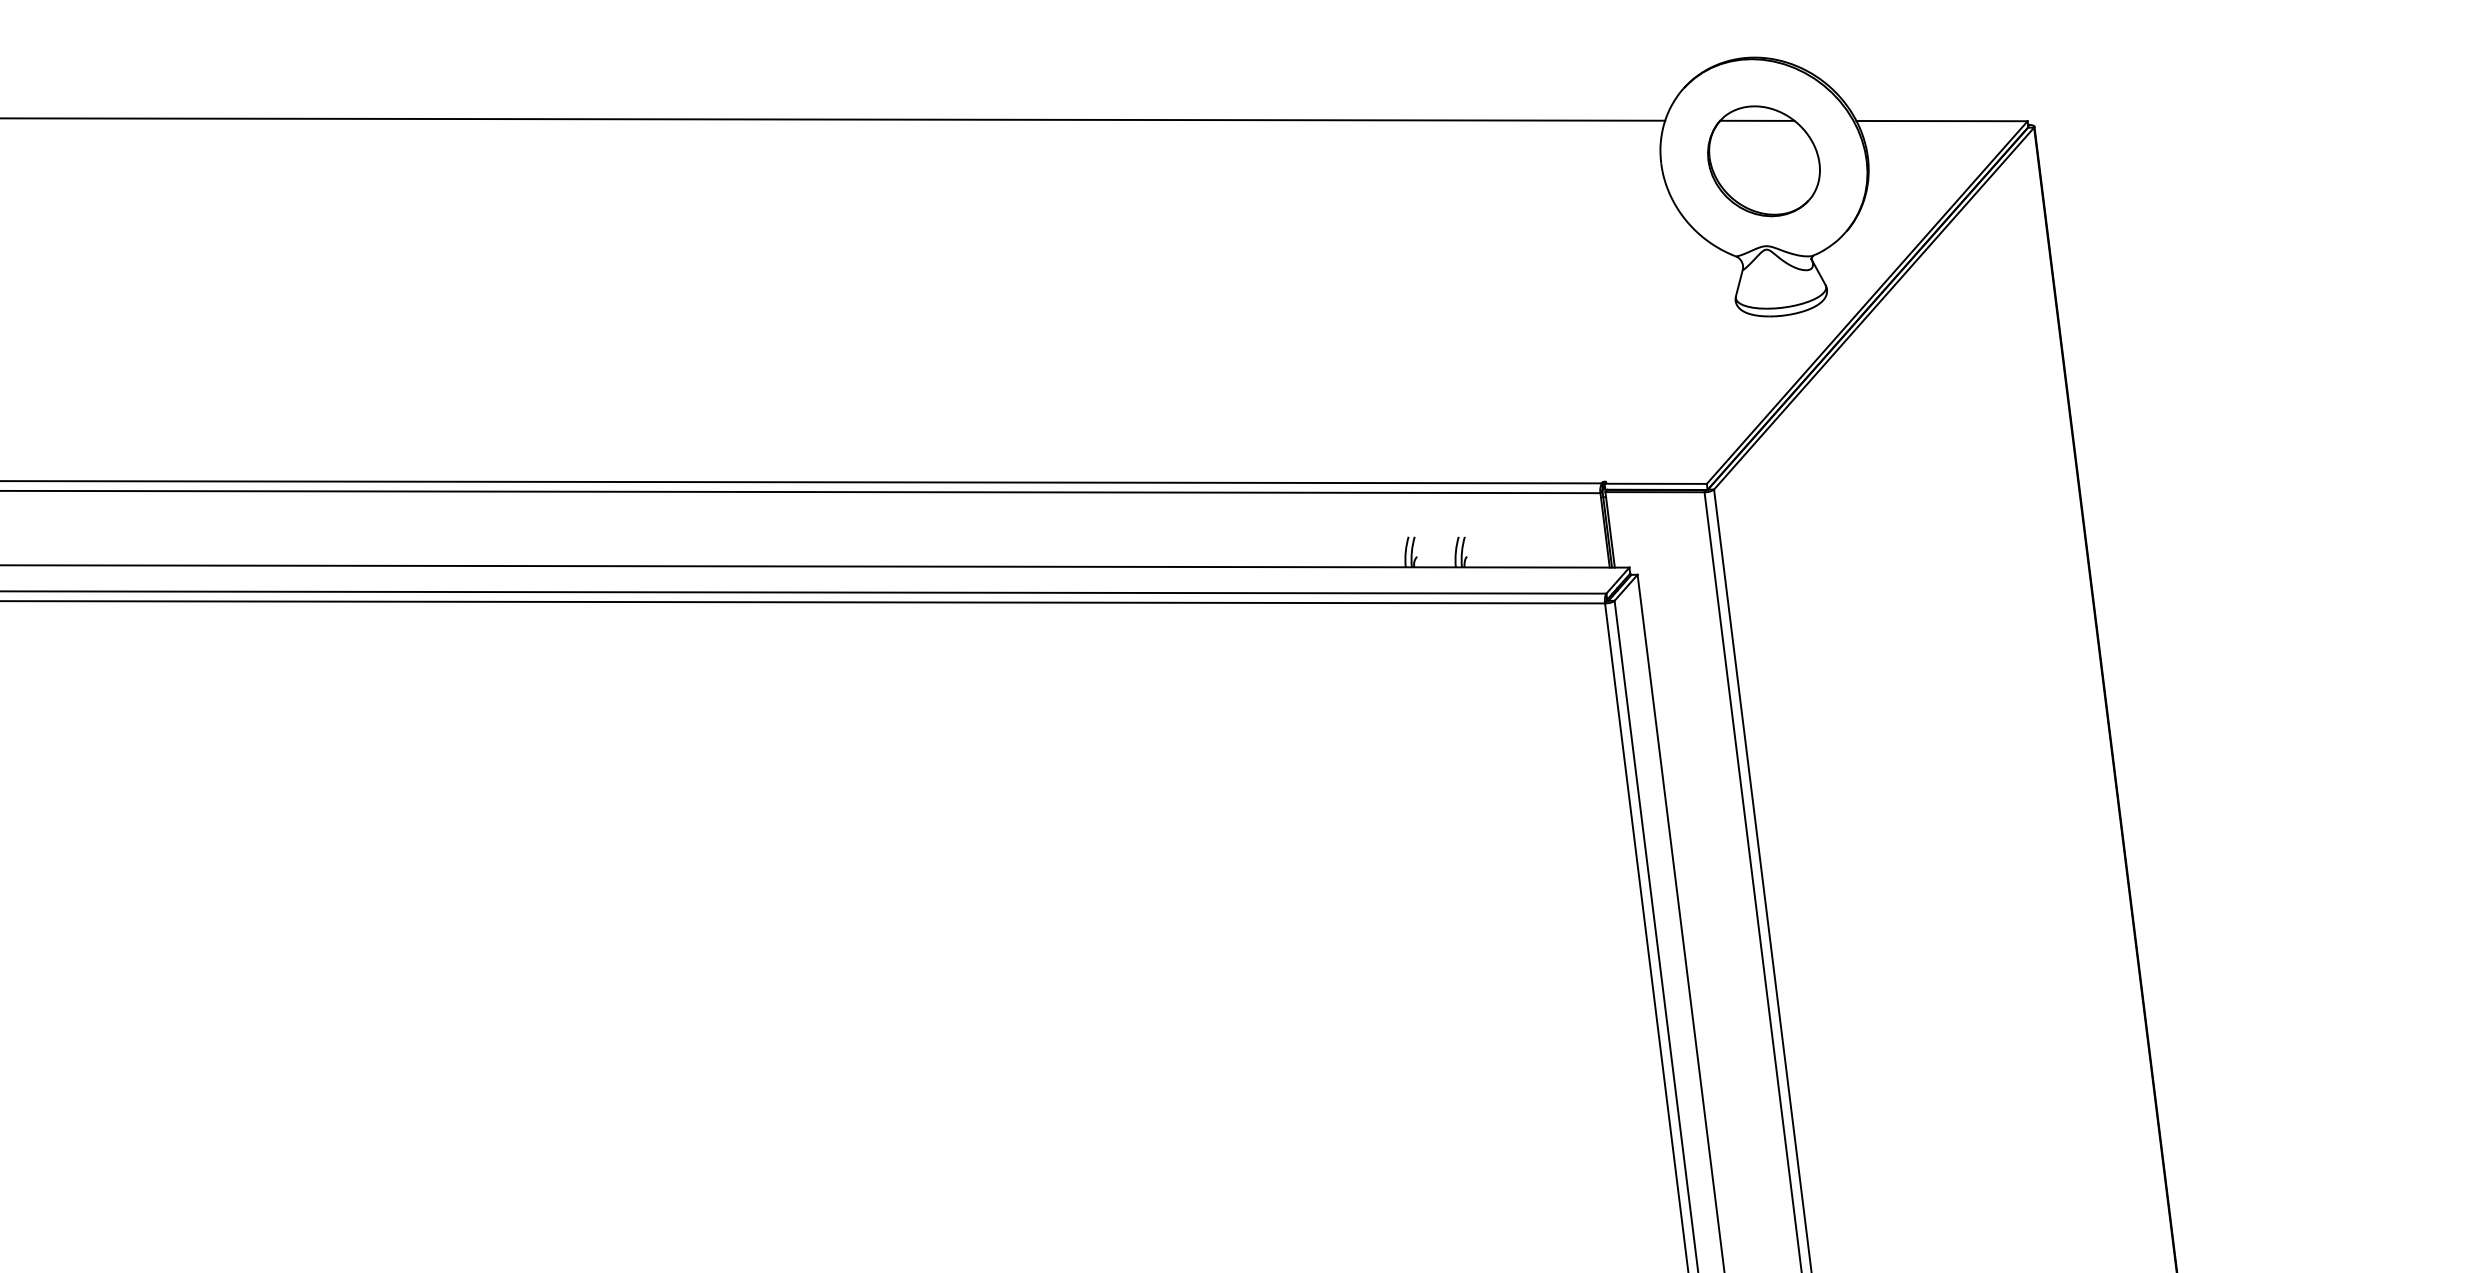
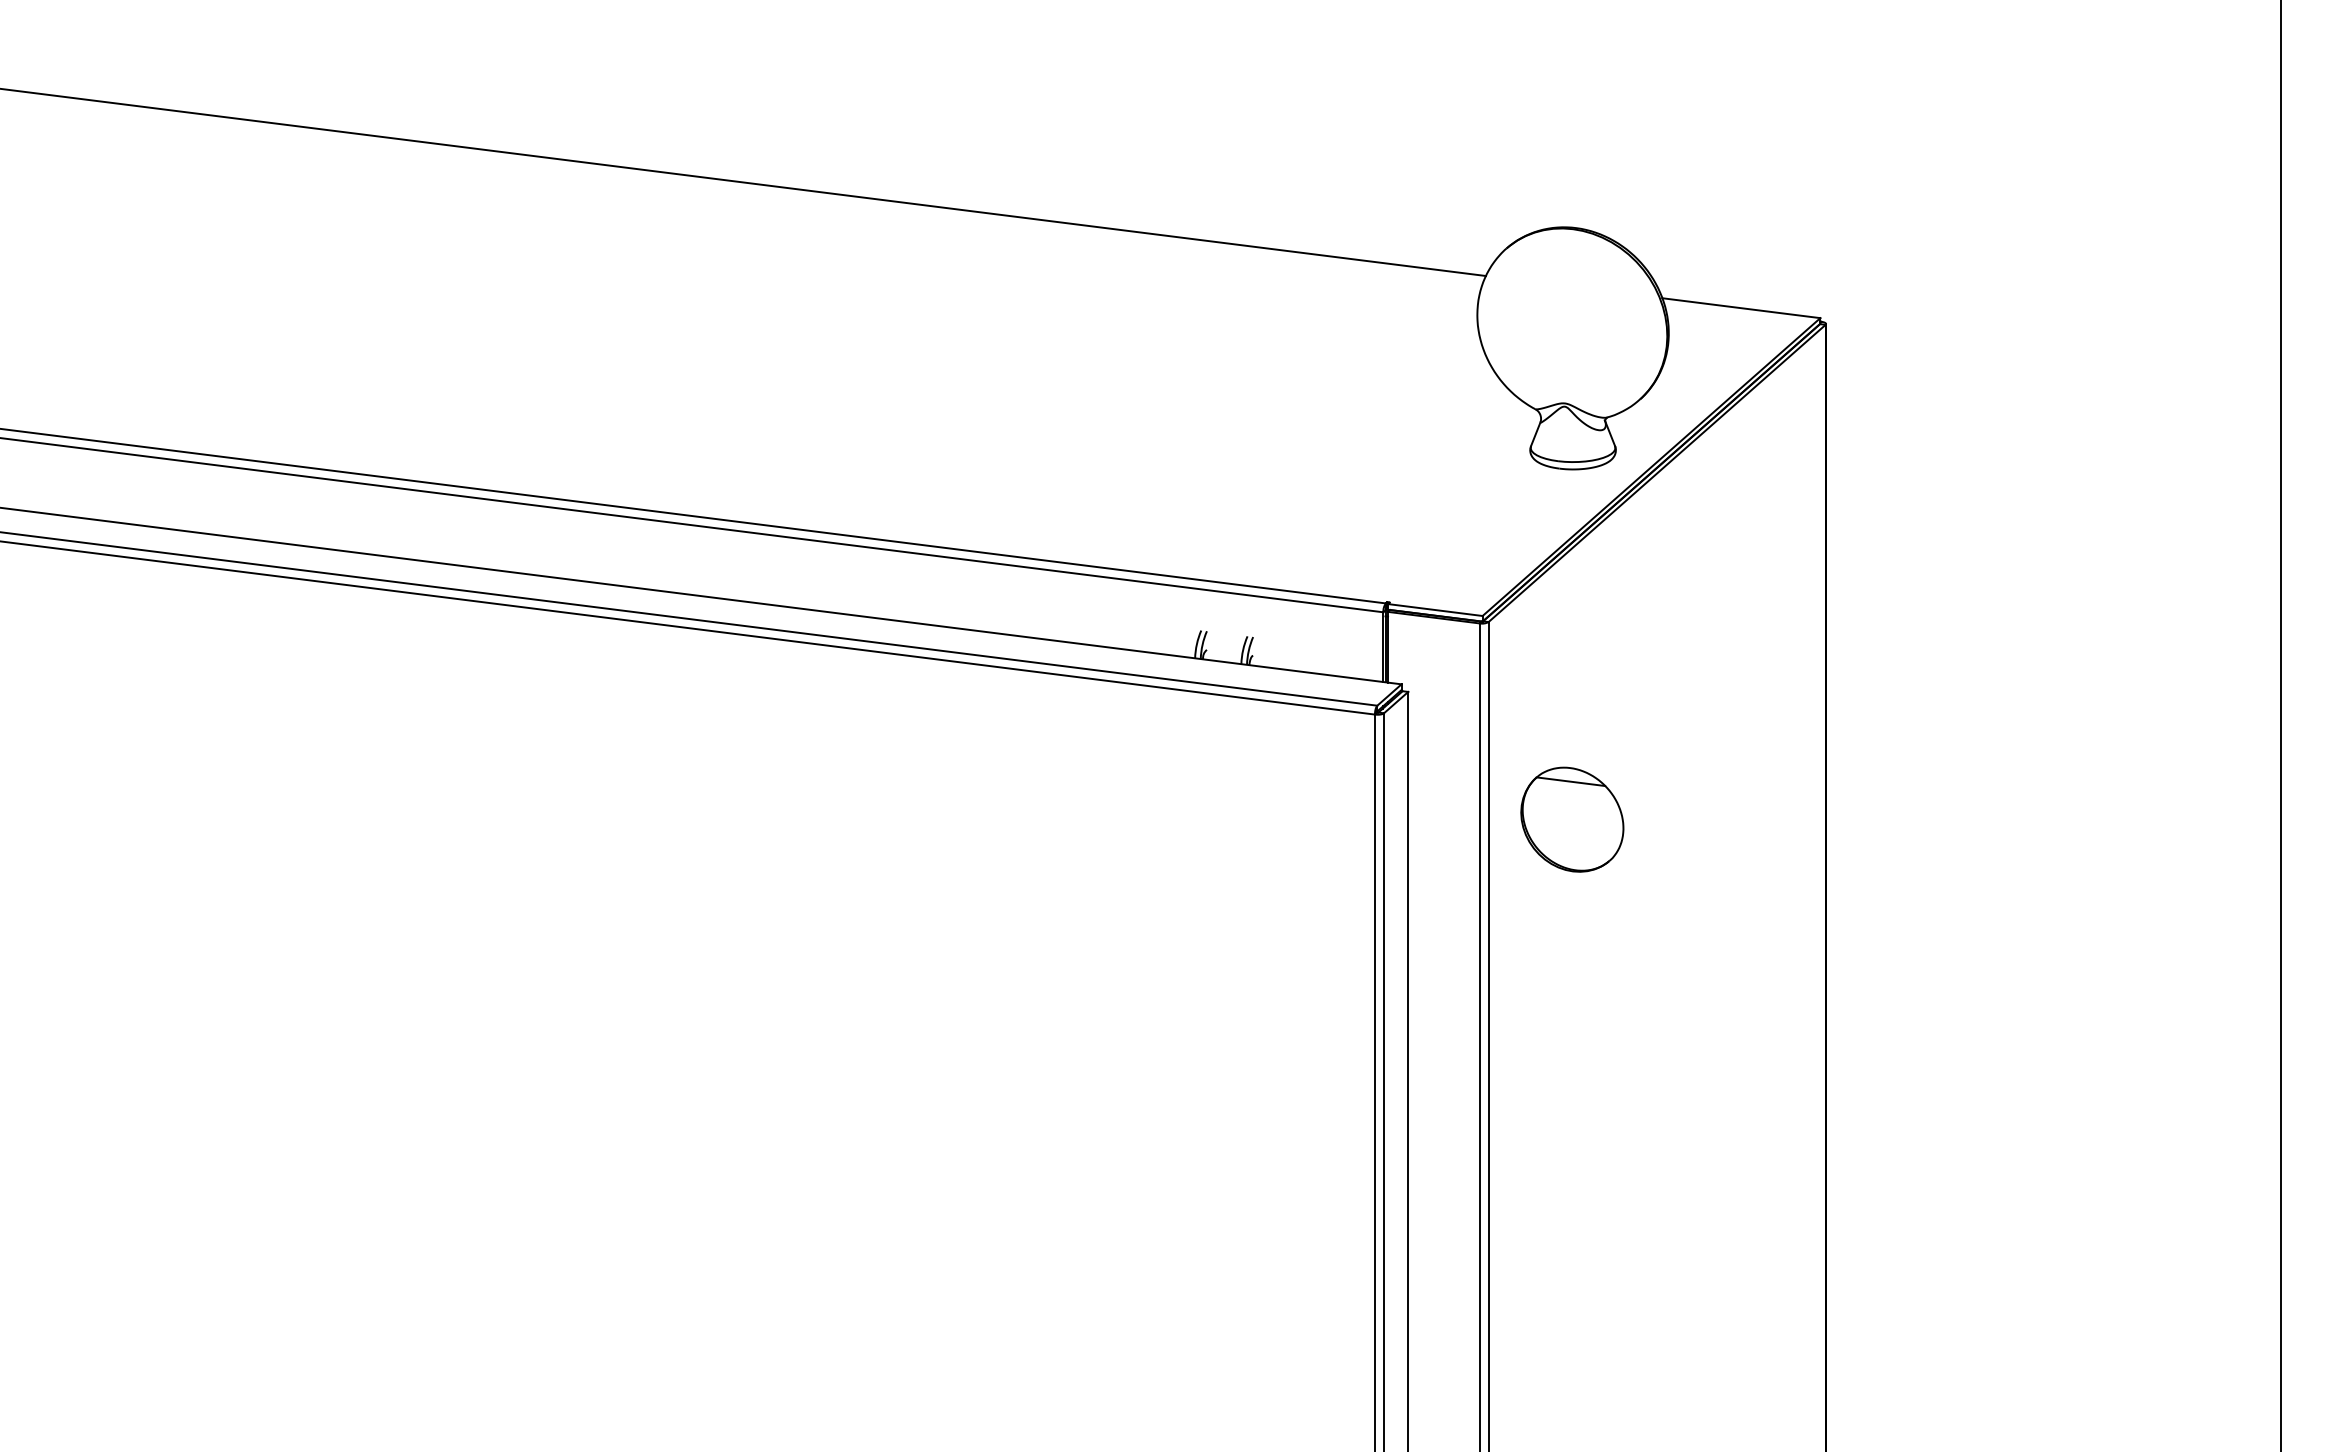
part: (1764, 160) -> (1572, 819), moved

